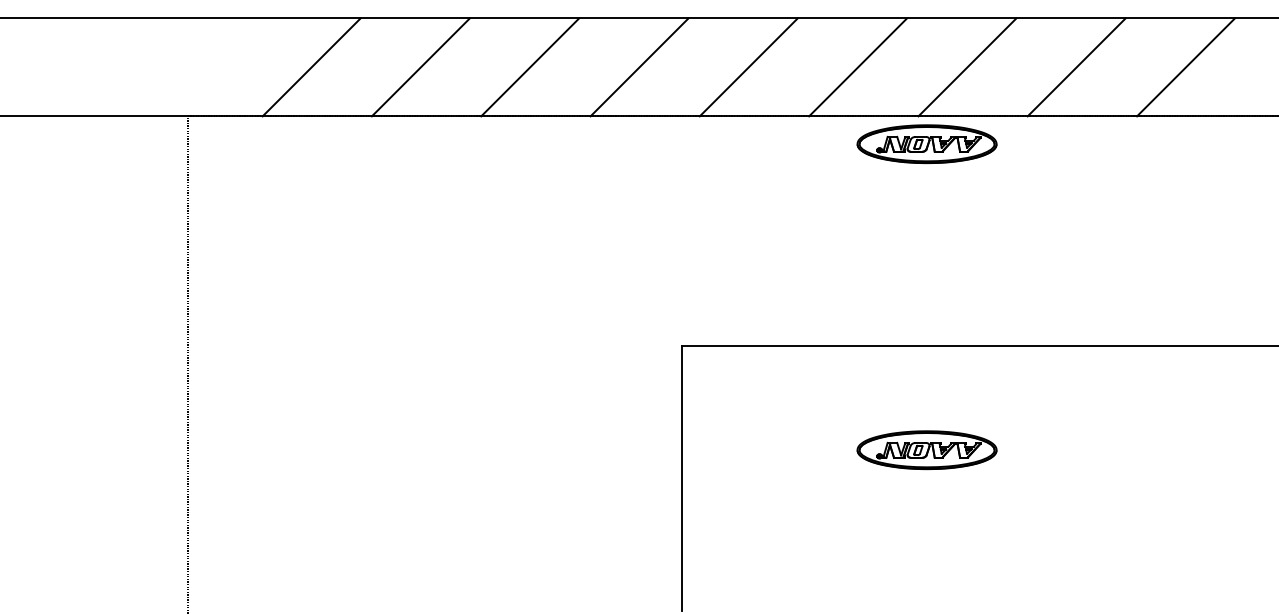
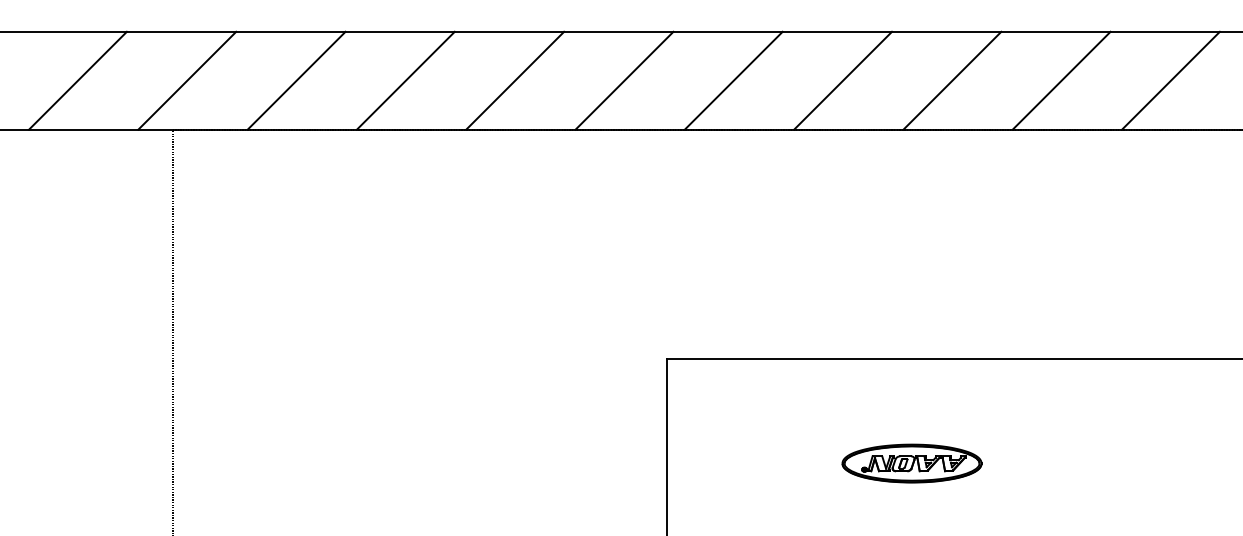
line: (92, 67) -> (77, 80), added
line: (202, 67) -> (187, 80), added
part: (926, 144) -> (911, 157), removed

